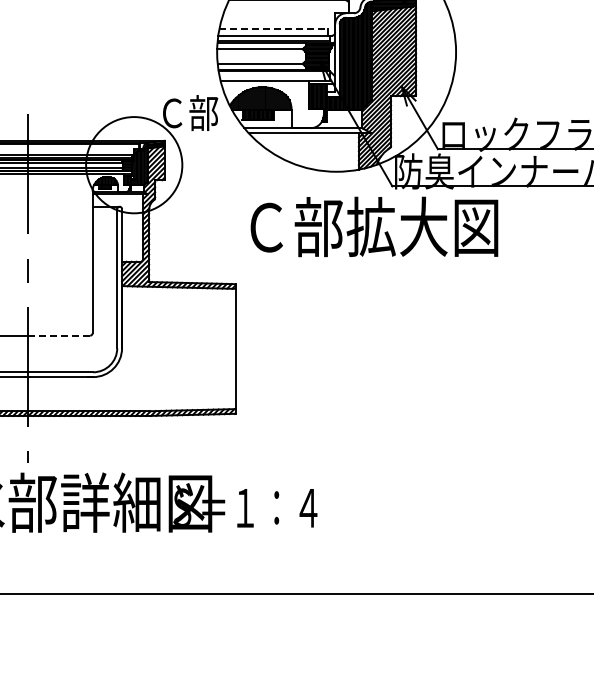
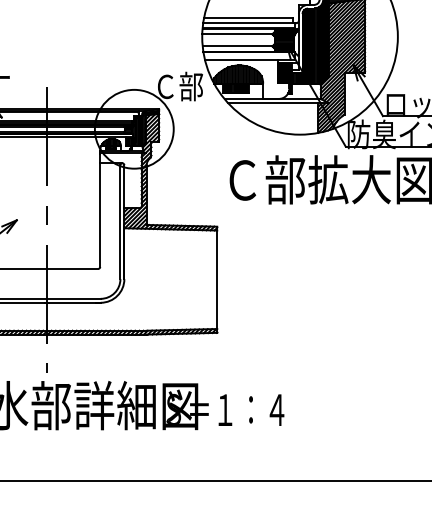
line: (274, 29) -> (249, 18), dashed -> solid
line: (58, 335) -> (72, 268), dashed -> solid

